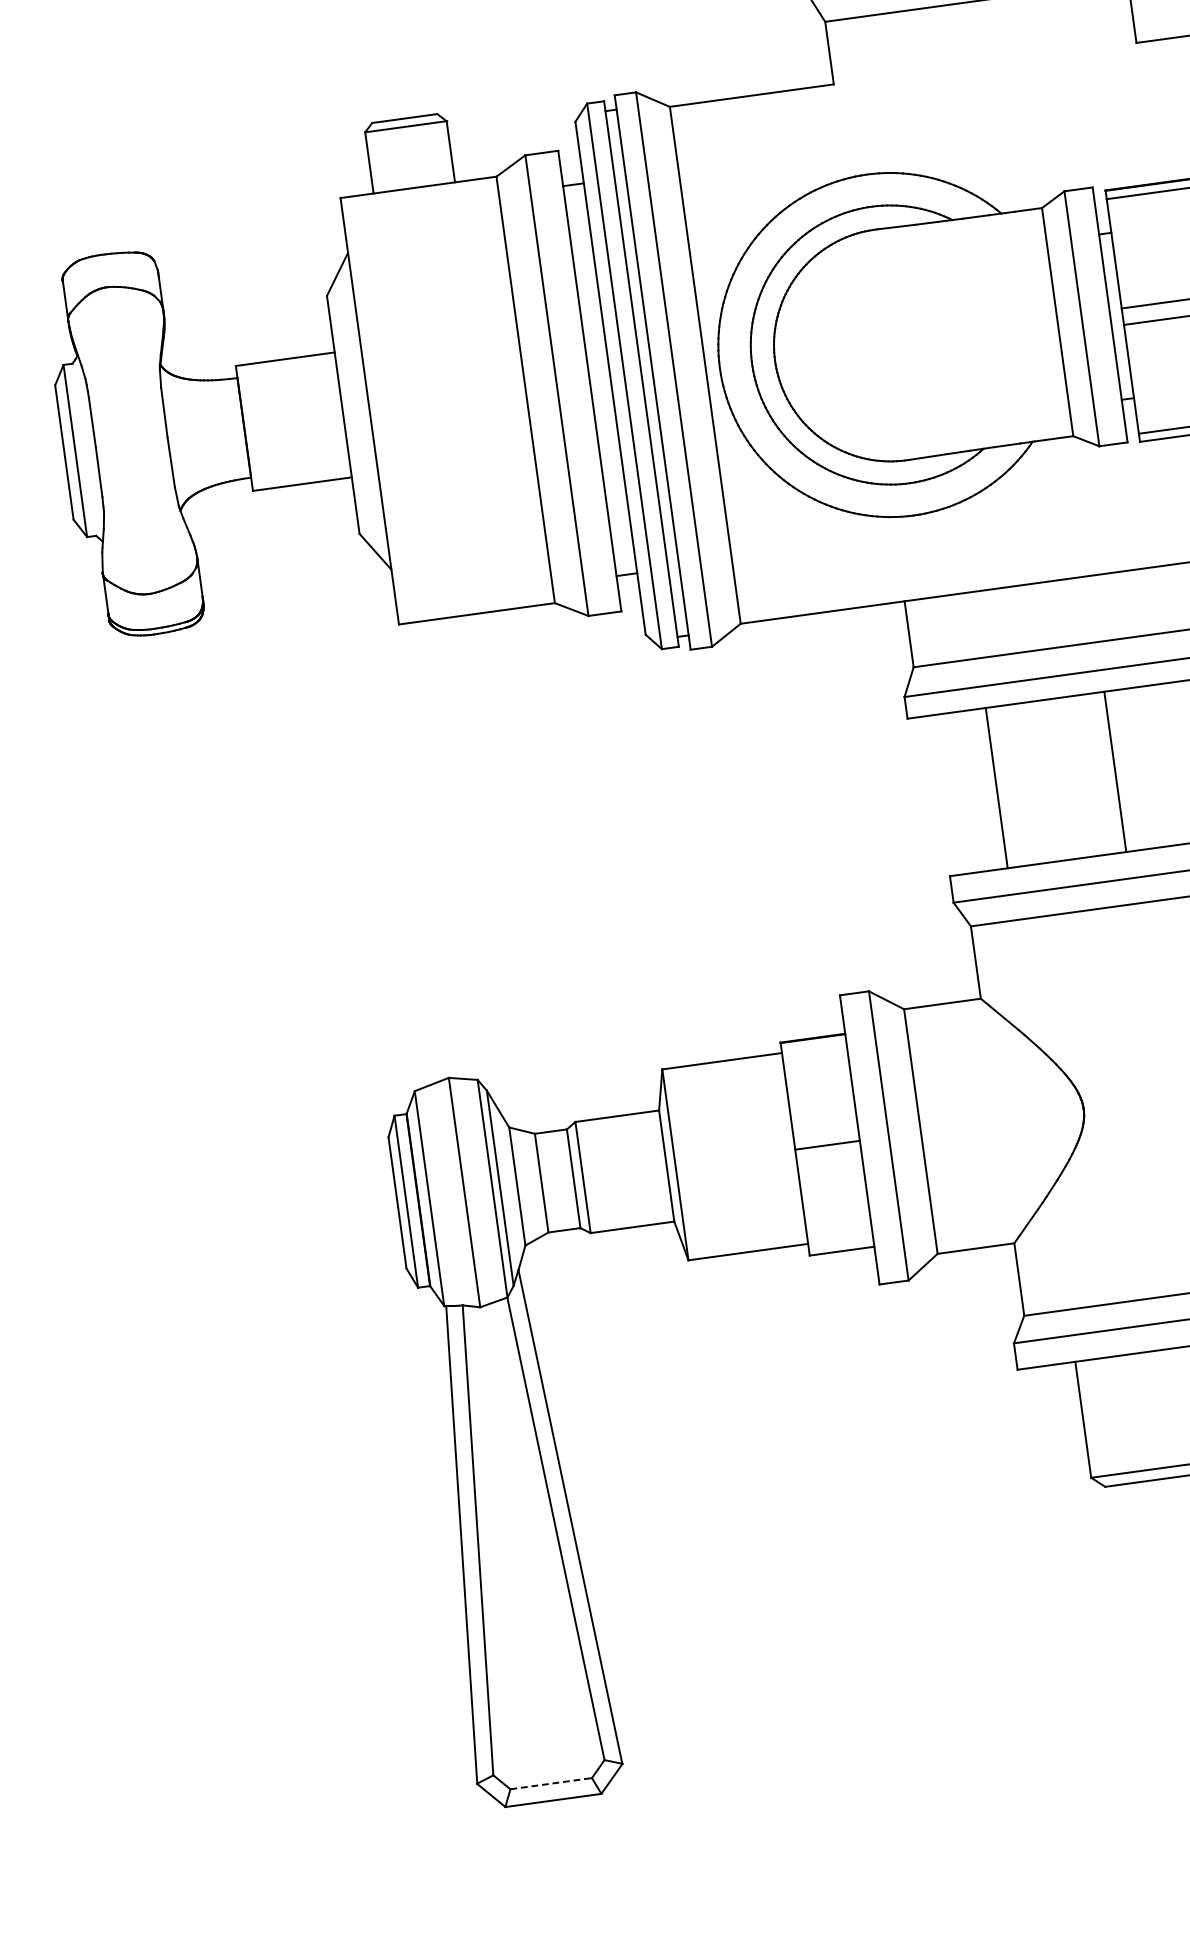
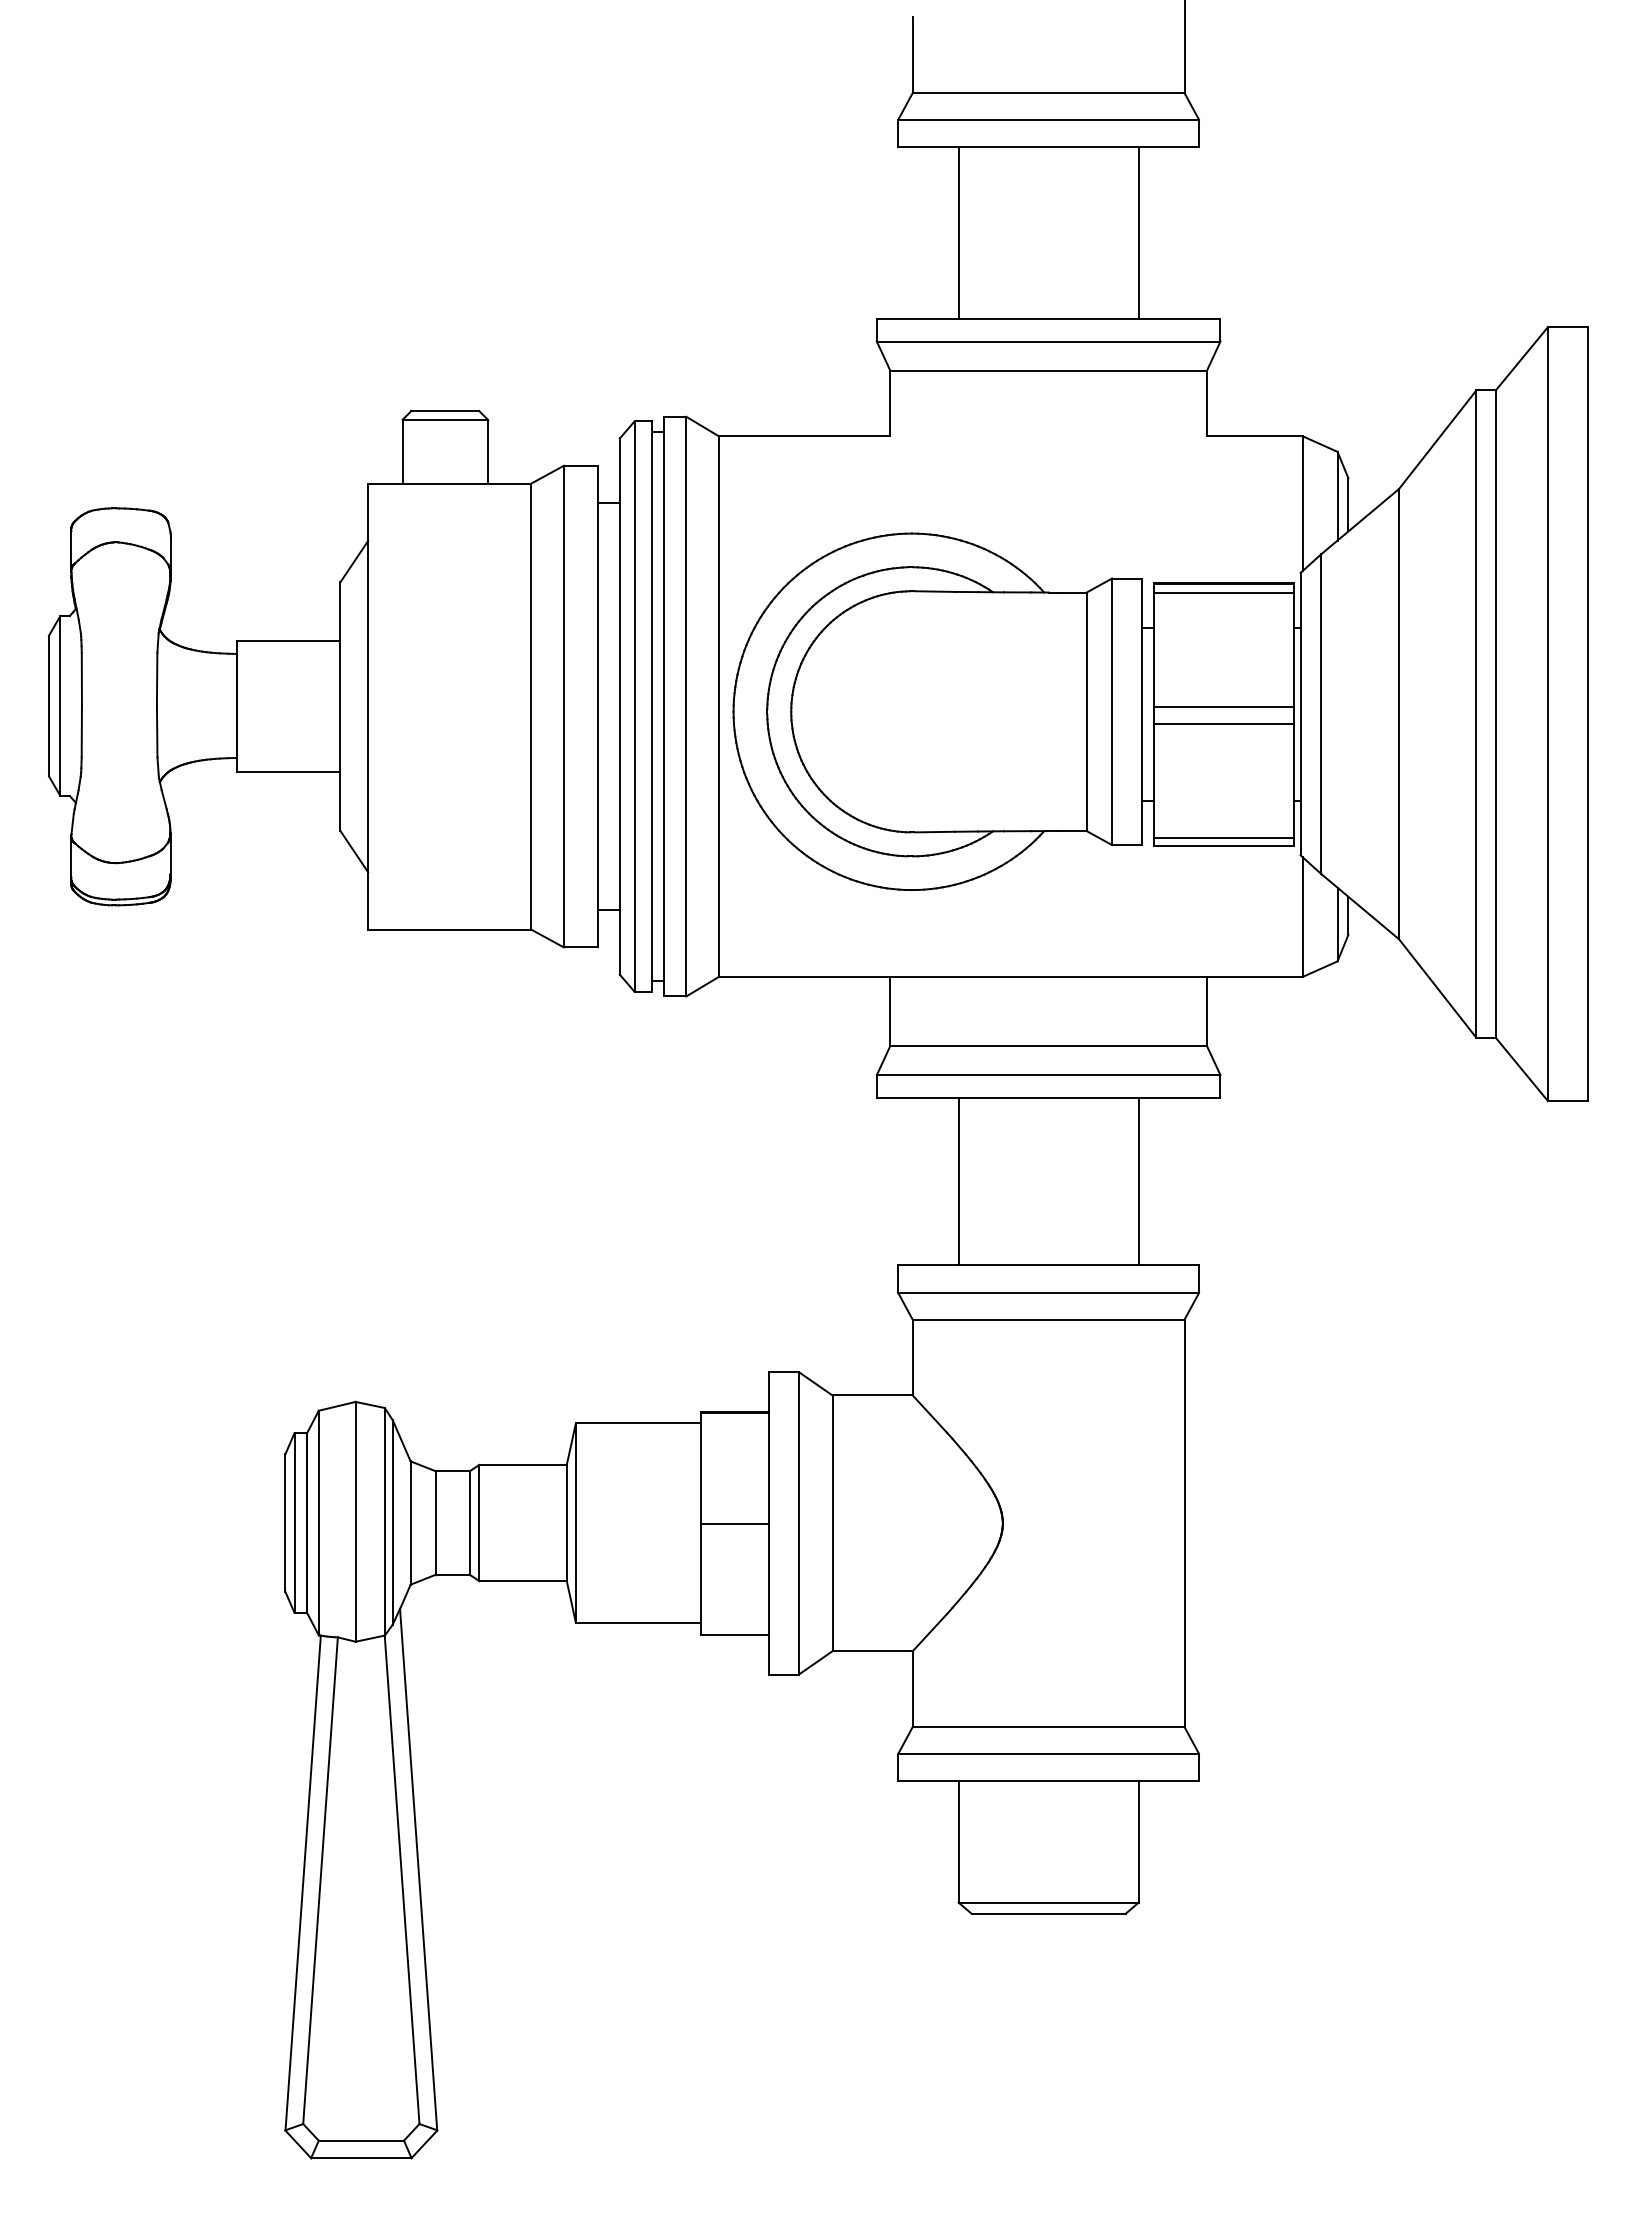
line: (1115, 771) -> (1138, 1181), moved
line: (551, 1783) -> (361, 2140), dashed -> solid

